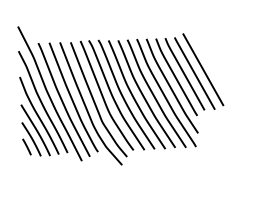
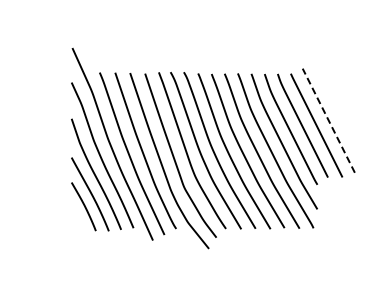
line: (203, 69) -> (328, 120), solid -> dashed
line: (26, 147) -> (76, 217), removed

